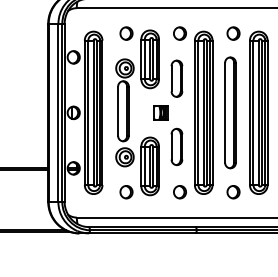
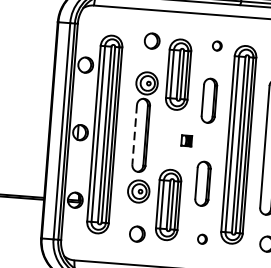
part: (179, 33) -> (216, 45), size x0.6
line: (118, 111) -> (135, 135), solid -> dashed
part: (160, 112) -> (186, 140), size x0.6
part: (179, 192) -> (201, 239), size x0.6

